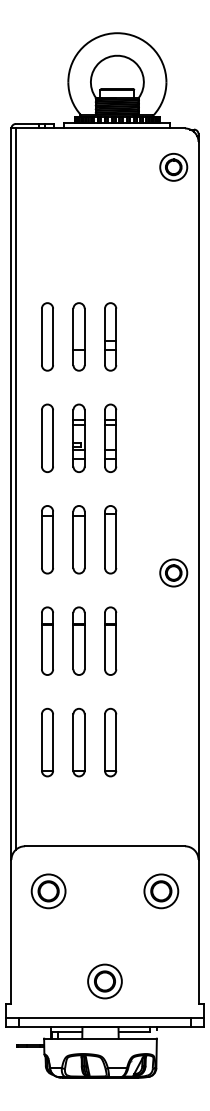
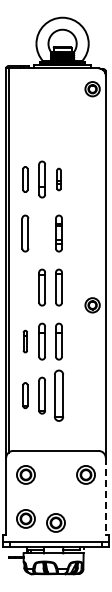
part: (47, 336) -> (25, 179), size x0.7
part: (109, 336) -> (58, 179), size x0.6
part: (77, 438) -> (41, 233), removed
part: (47, 539) -> (25, 287), removed
part: (47, 640) -> (25, 341), size x0.6
part: (47, 742) -> (25, 395), size x0.7
part: (109, 742) -> (58, 395), size x1.4
line: (197, 933) -> (105, 497), solid -> dashed
part: (47, 973) -> (25, 518), added

